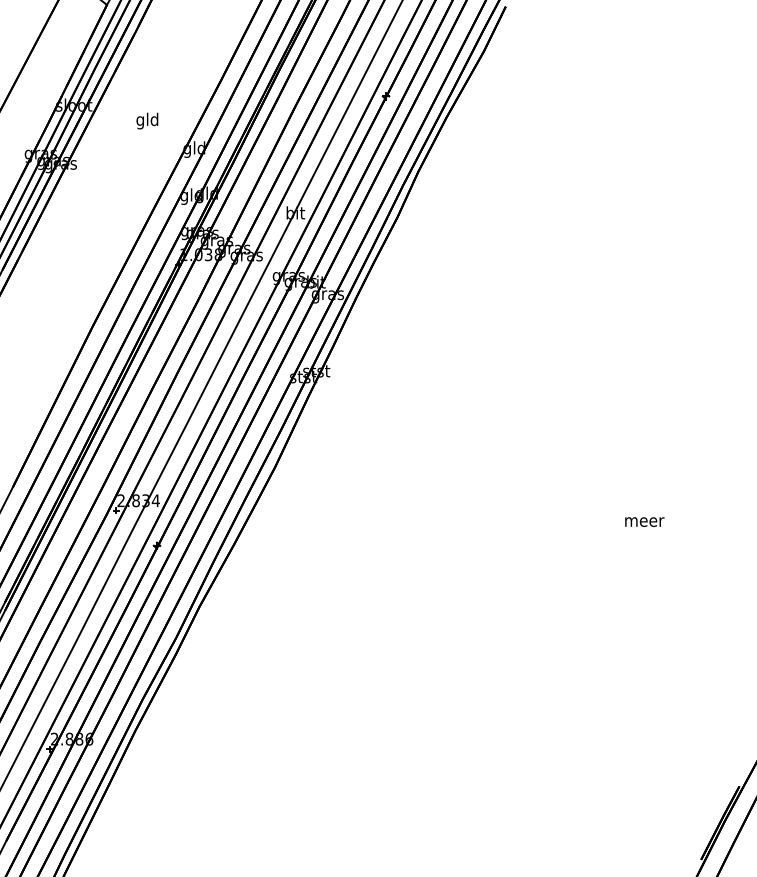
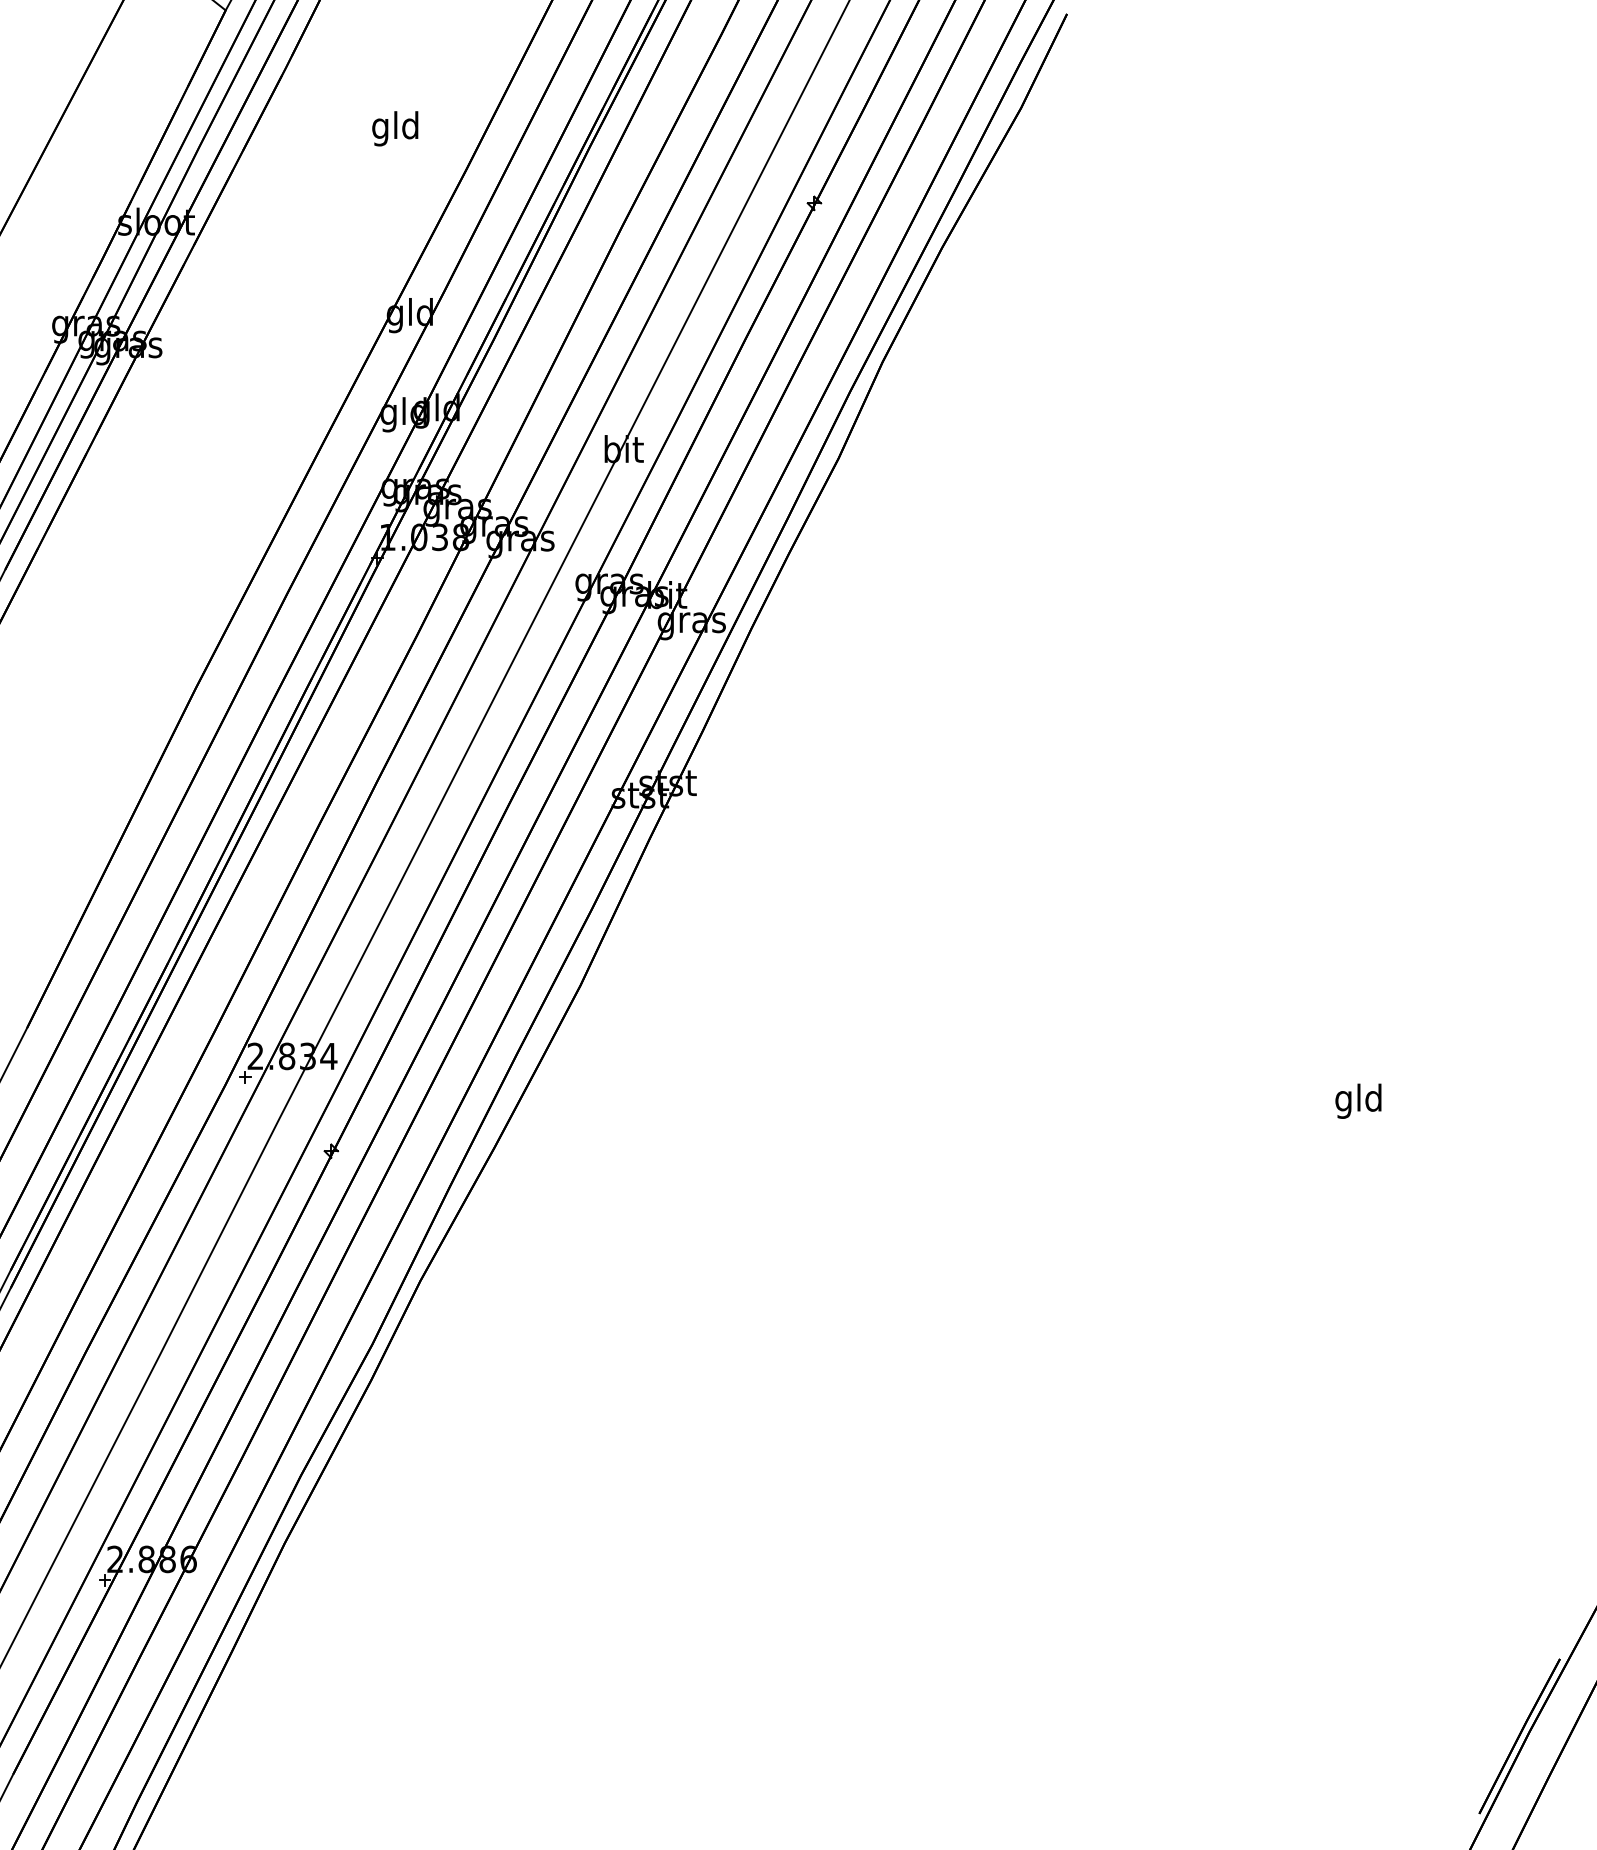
text: (147, 120) -> (395, 127), moved
text: (644, 521) -> (1359, 1100), meer -> gld

